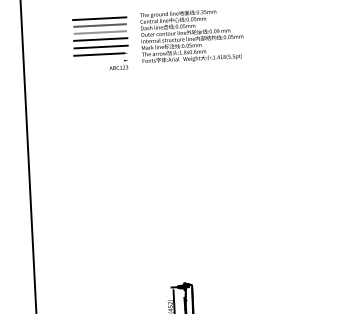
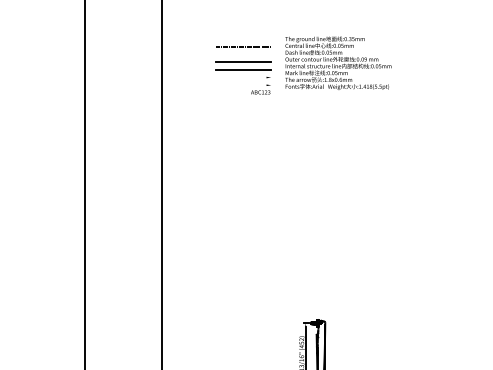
line: (99, 18) -> (243, 40), removed
line: (100, 32) -> (243, 54), removed
line: (98, 54) -> (240, 77), removed

